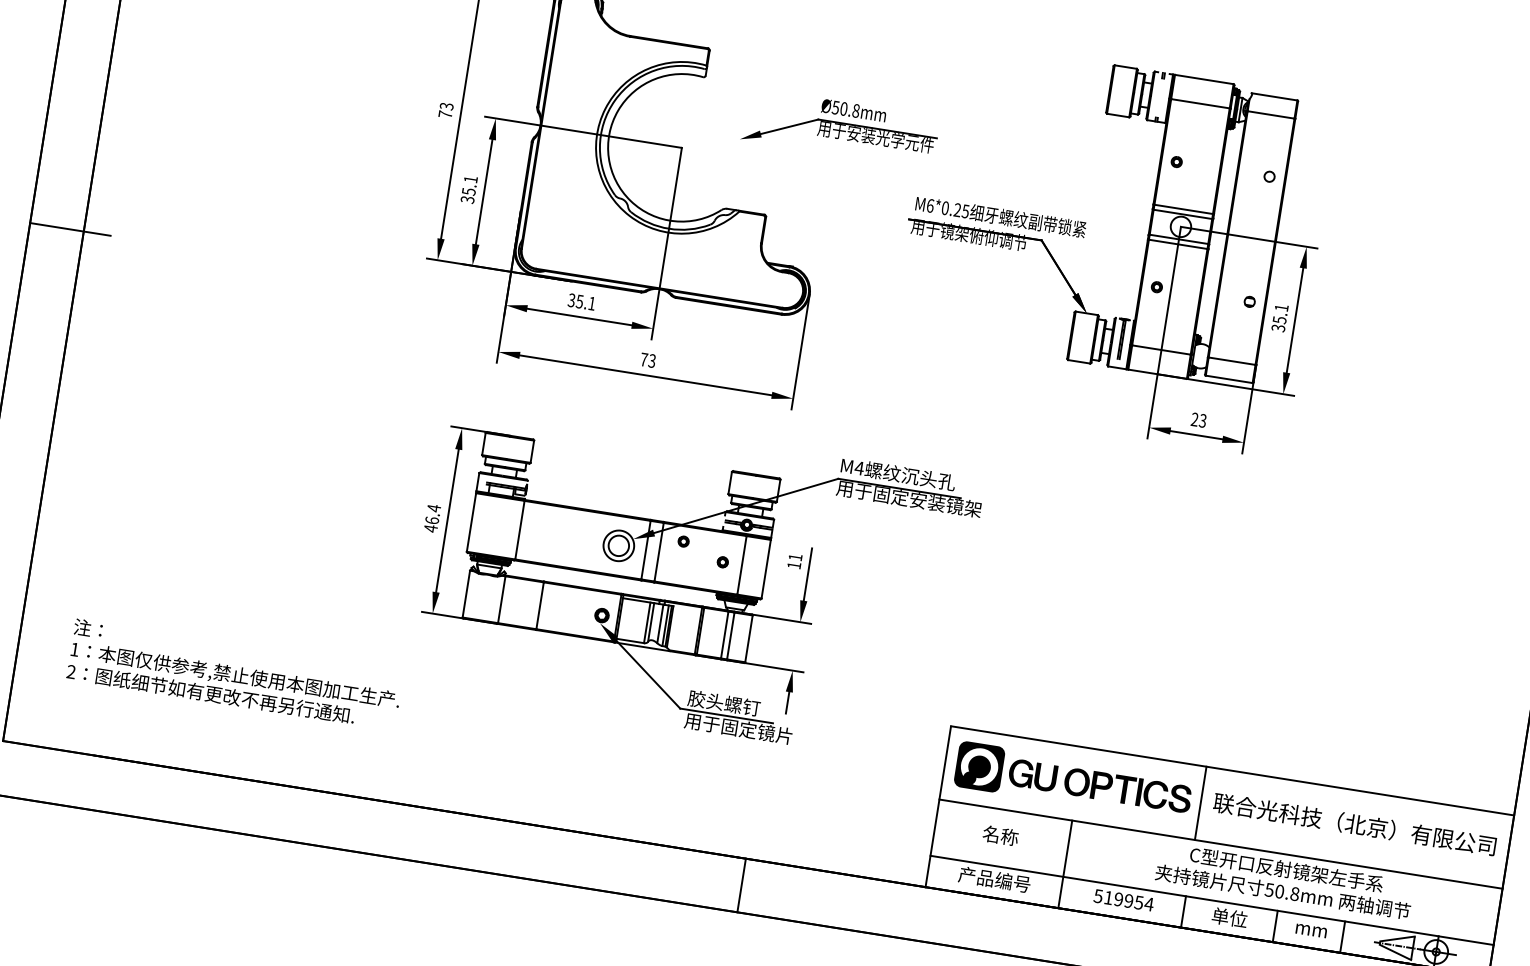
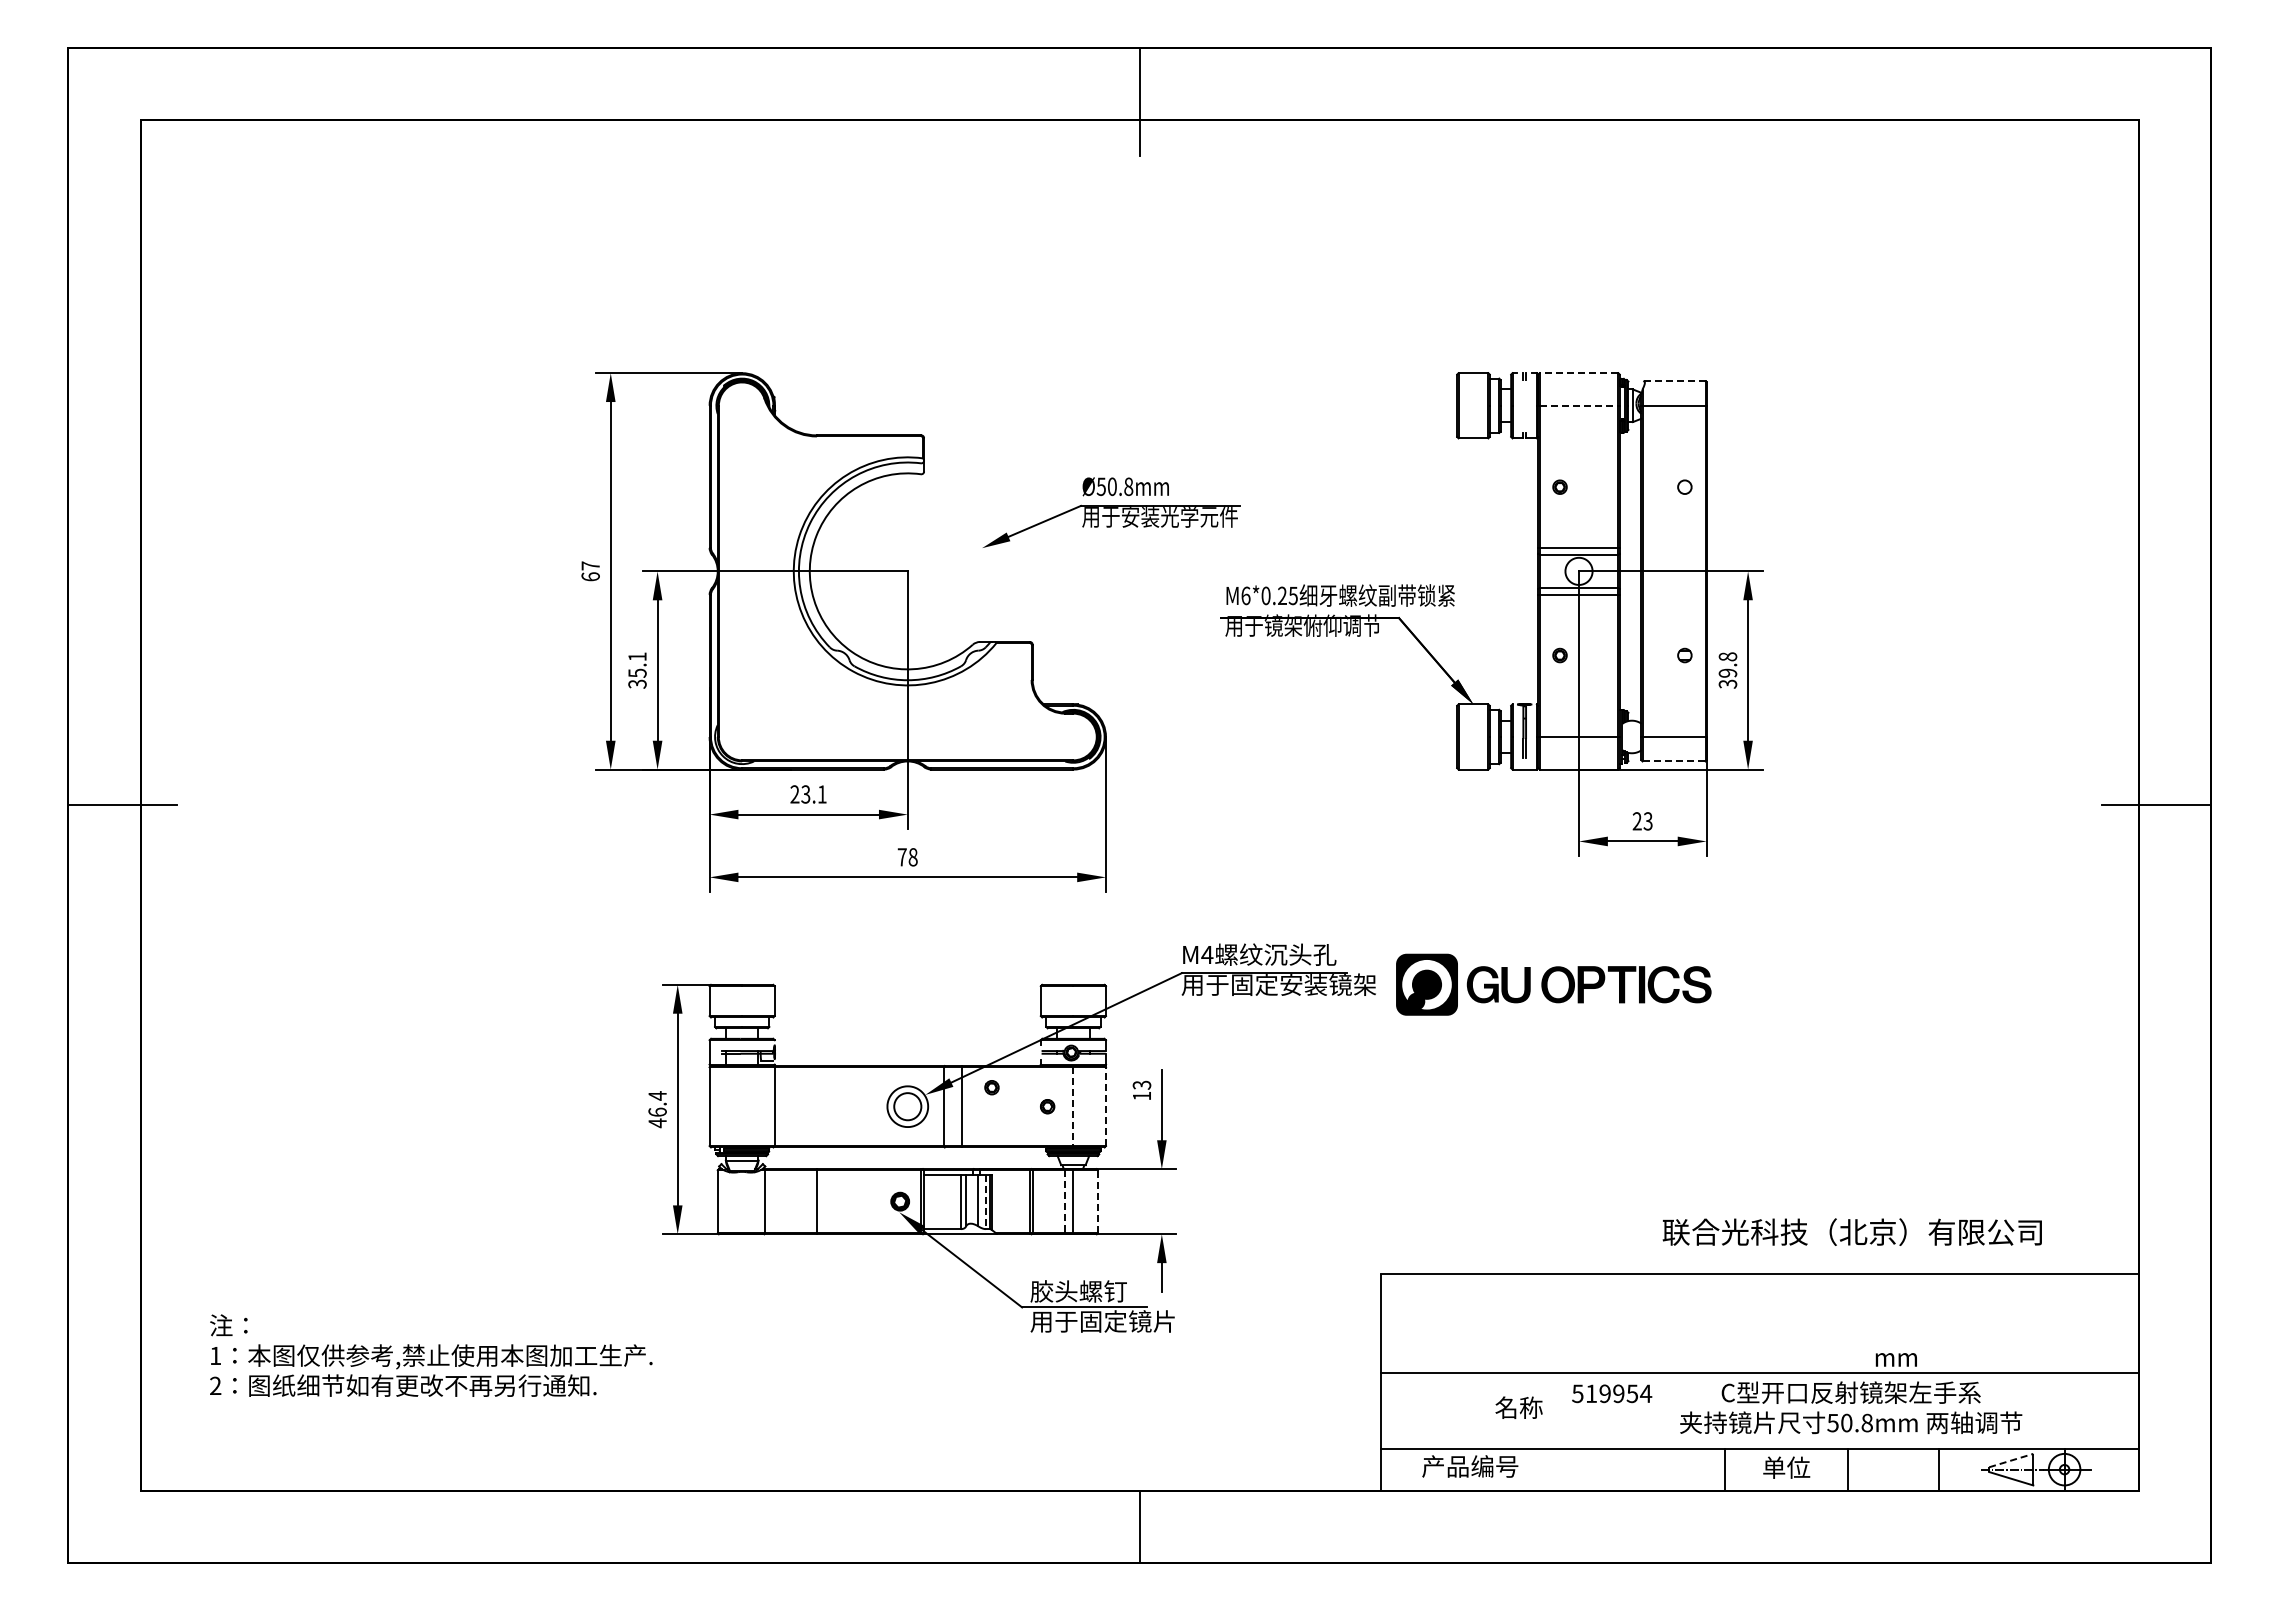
line: (1203, 79) -> (1578, 373), solid -> dashed
line: (1274, 96) -> (1674, 381), solid -> dashed
line: (1200, 103) -> (1579, 405), solid -> dashed
text: (445, 110) -> (590, 571), 73 -> 67
text: (575, 301) -> (800, 794), 35.1 -> 23.1
text: (1280, 313) -> (1727, 664), 35.1 -> 39.8
text: (651, 361) -> (912, 857), 73 -> 78
line: (1229, 379) -> (1674, 761), solid -> dashed
text: (795, 556) -> (1141, 1084), 11 -> 13
line: (741, 565) -> (1073, 1107), solid -> dashed
line: (766, 569) -> (1106, 1106), solid -> dashed
line: (665, 626) -> (985, 1202), solid -> dashed
line: (724, 635) -> (1065, 1202), solid -> dashed
line: (748, 638) -> (1097, 1201), solid -> dashed
part: (1073, 781) -> (1553, 984), moved
line: (1200, 803) -> (1724, 1323), removed
text: (1354, 823) -> (1851, 1231), moved
text: (1000, 835) -> (1518, 1407), moved
line: (1065, 864) -> (1559, 1431), removed
text: (1124, 900) -> (1612, 1393), moved
text: (1310, 930) -> (1895, 1359), moved
line: (1397, 938) -> (2011, 1460), solid -> dashed

